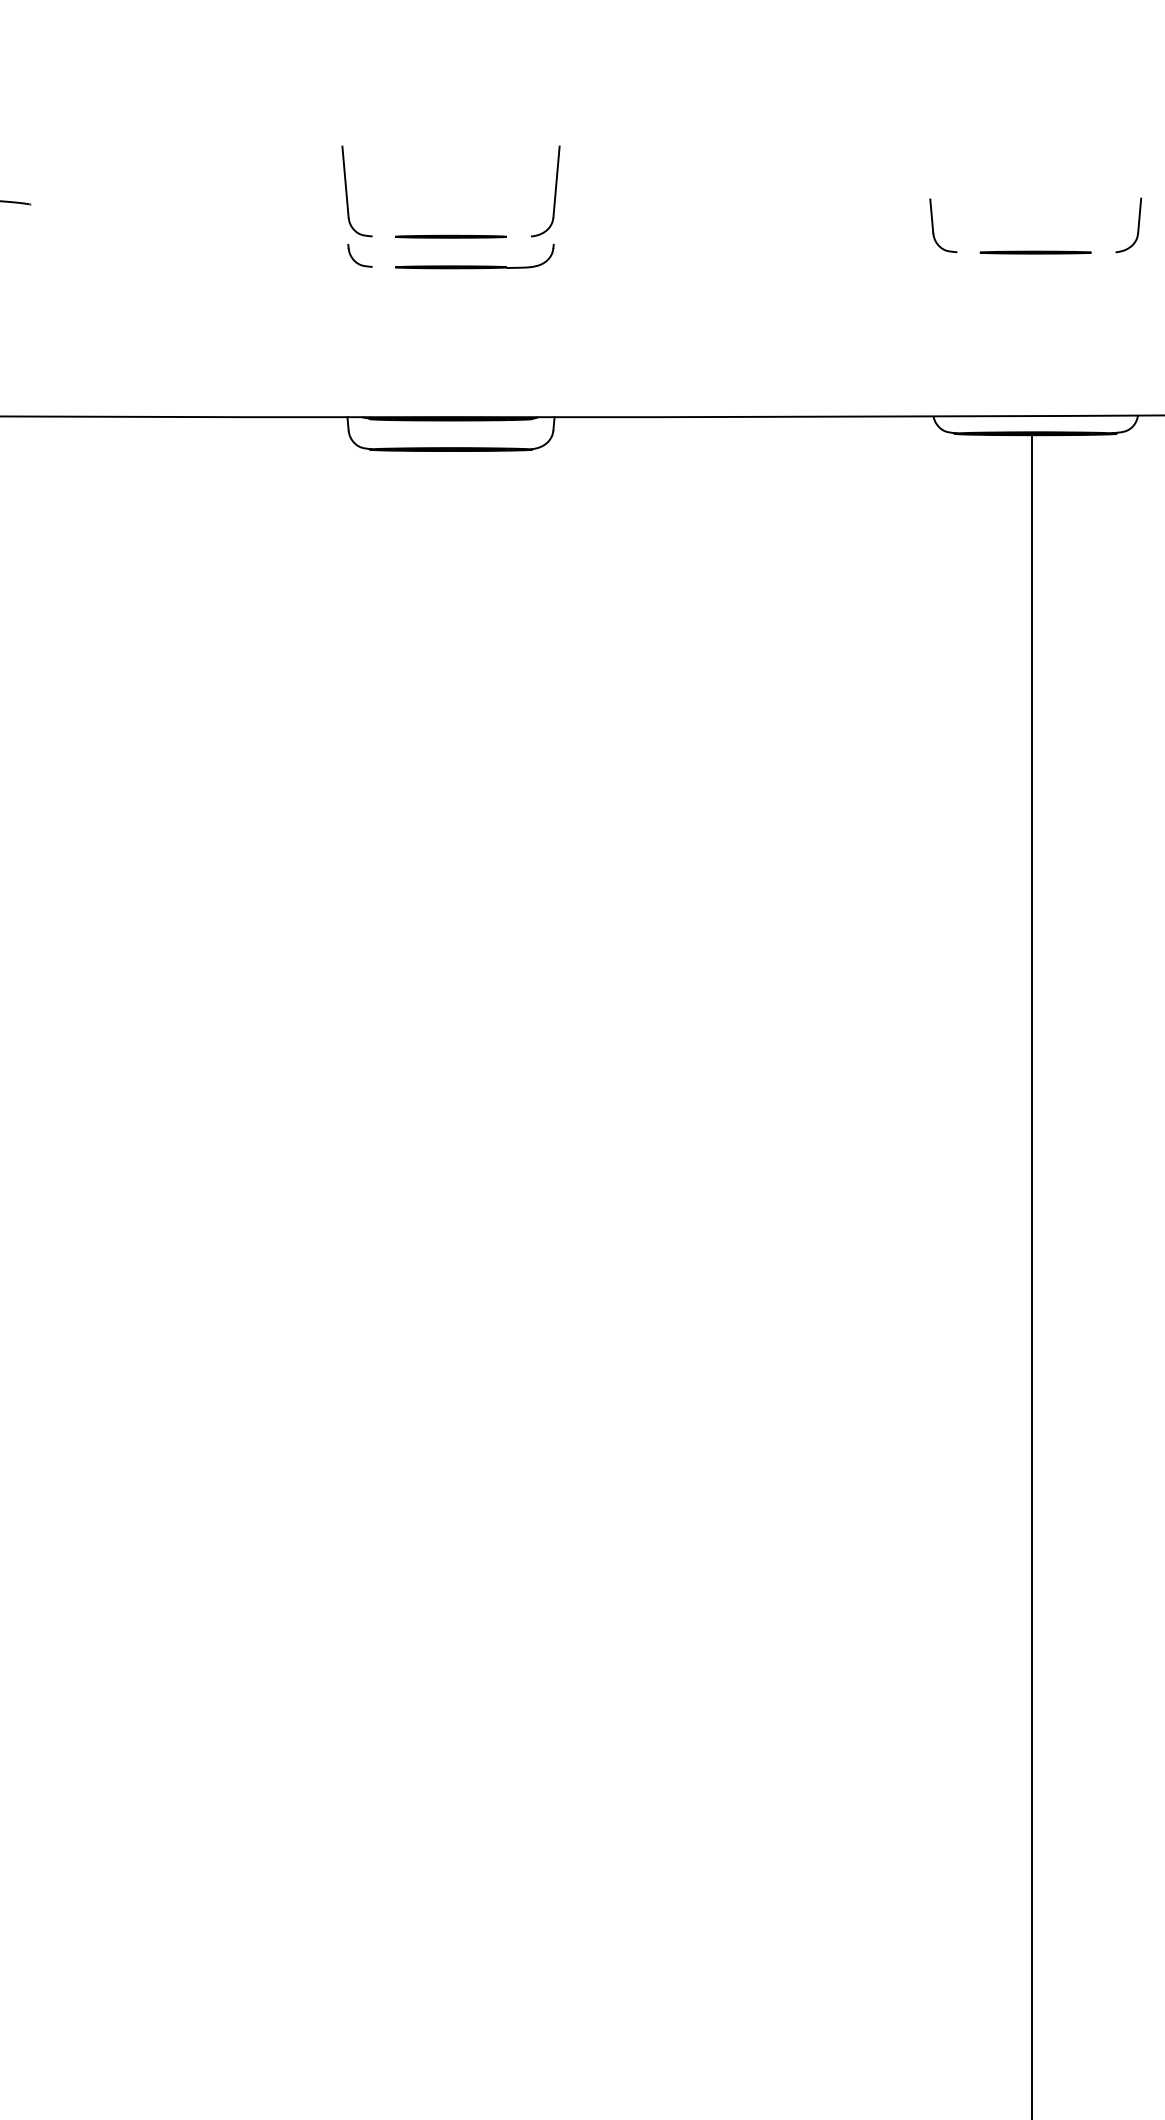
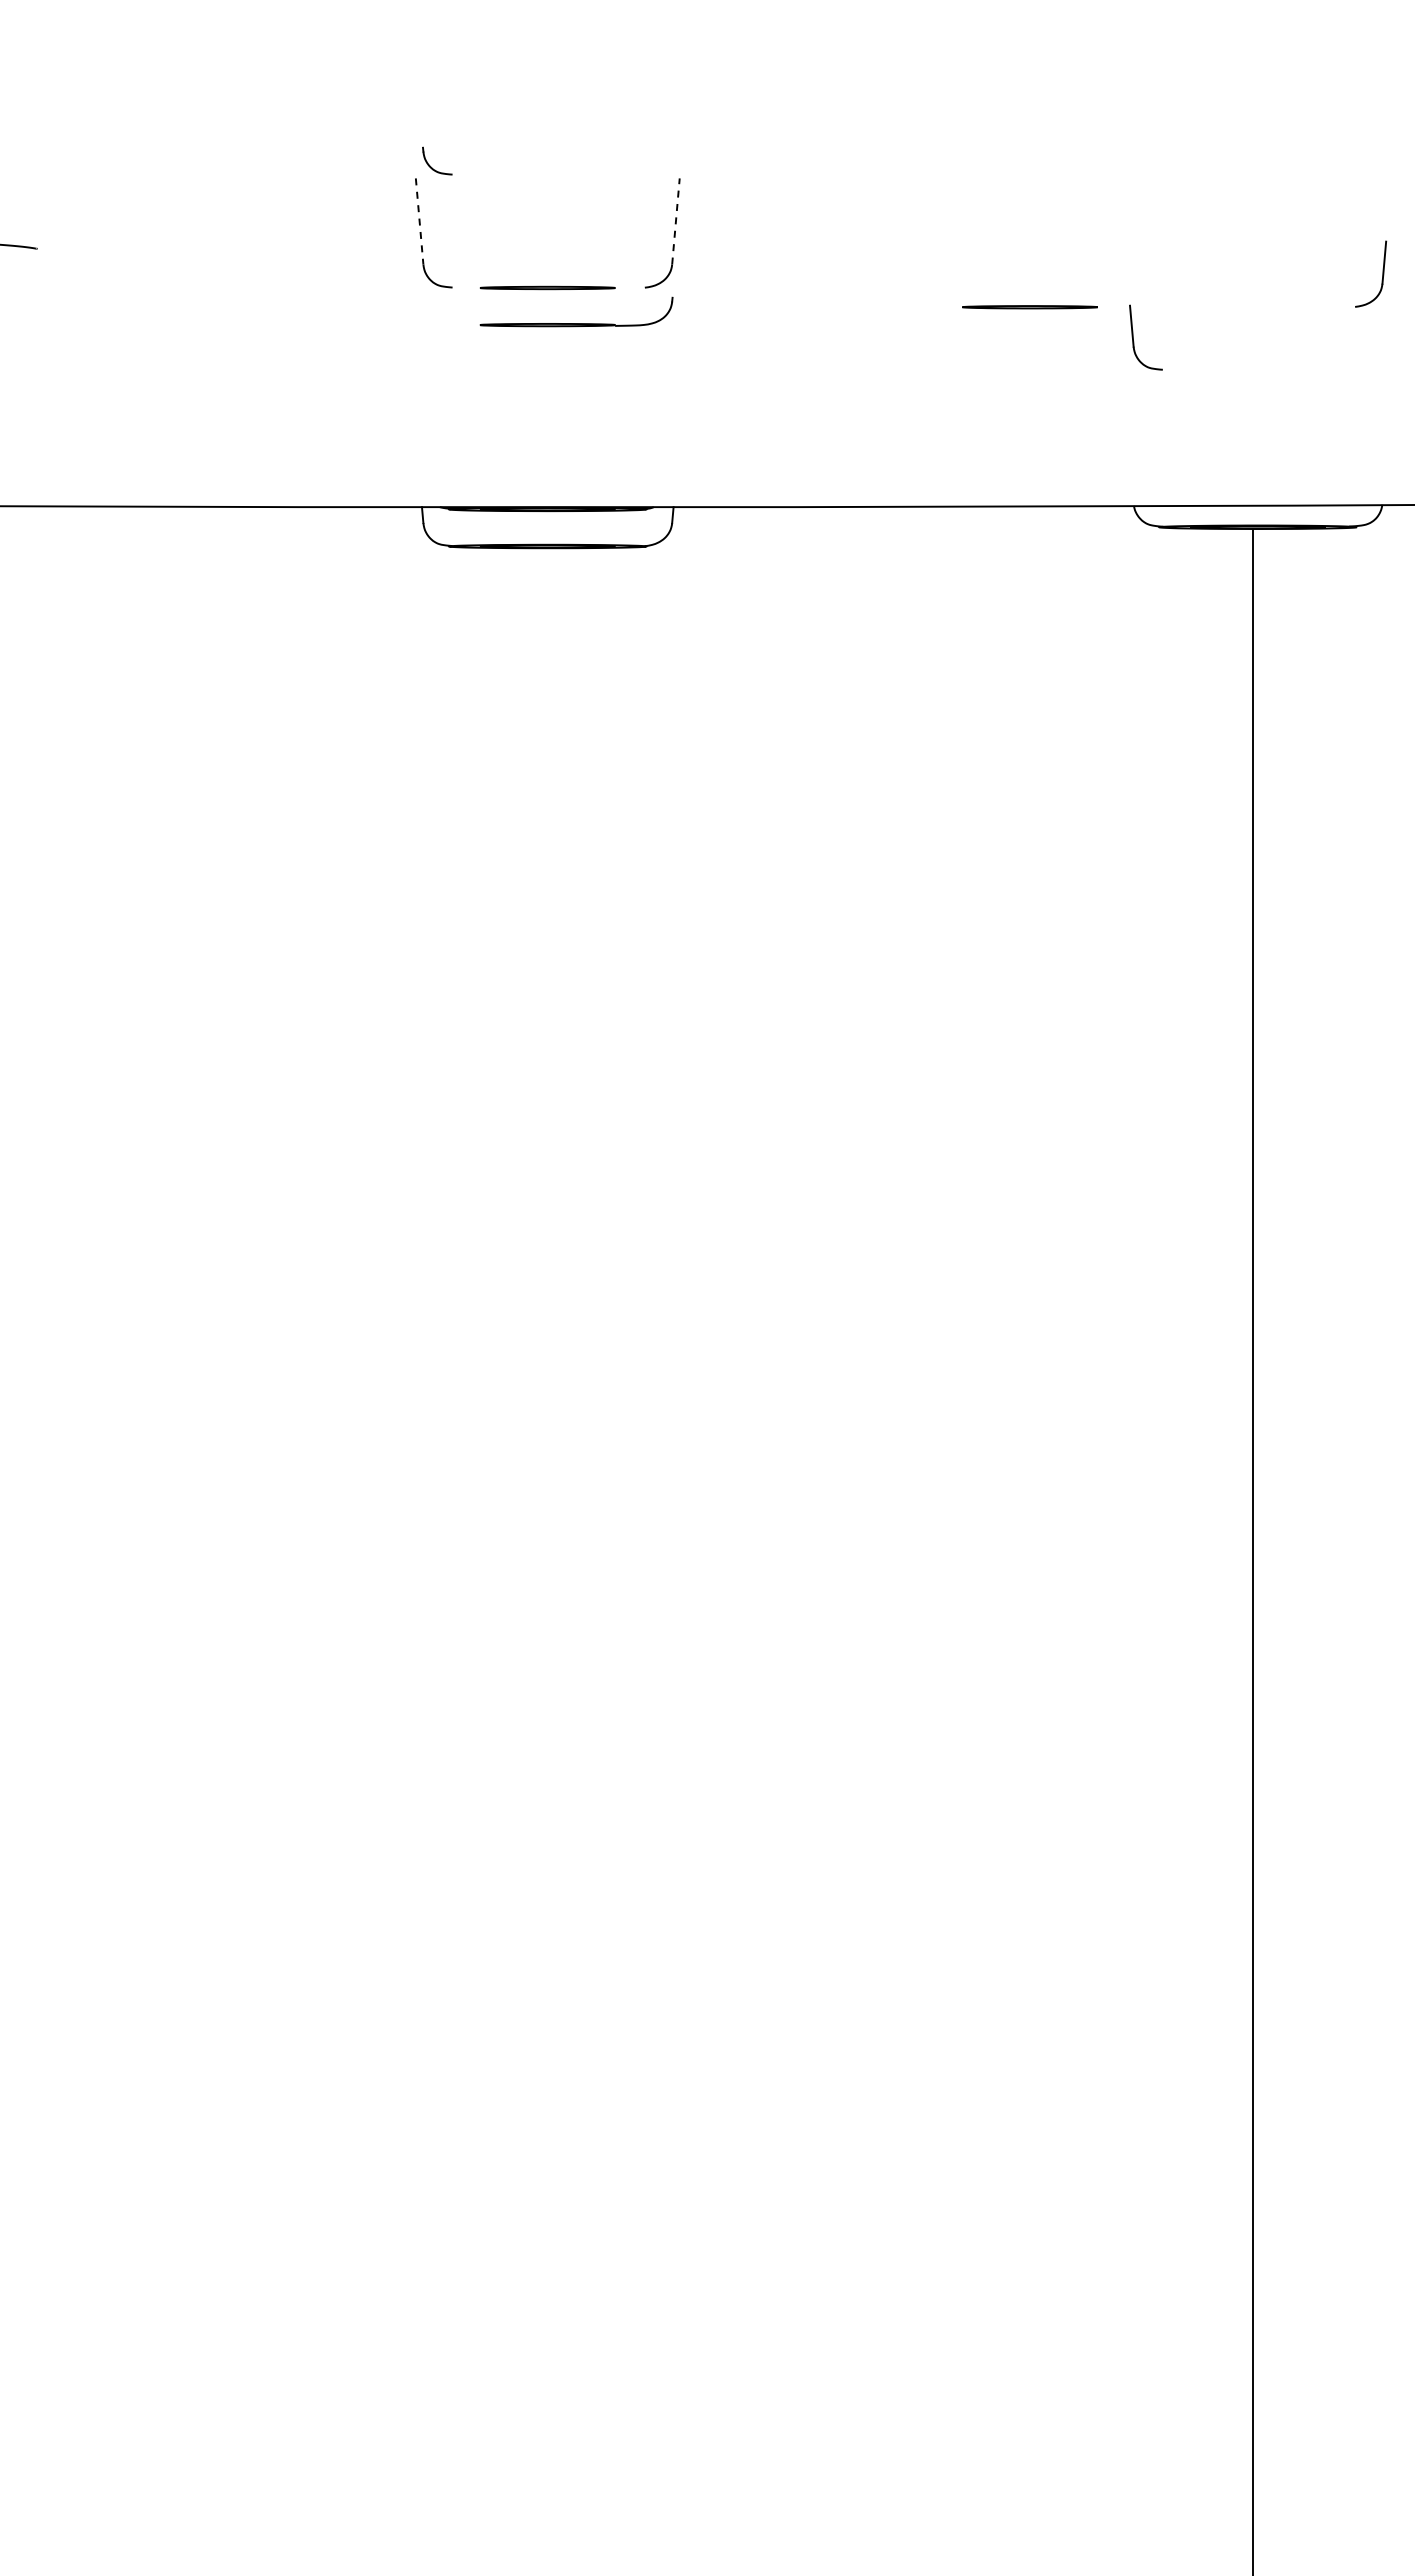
line: (556, 181) -> (675, 220), solid -> dashed
line: (345, 182) -> (419, 221), solid -> dashed
part: (934, 228) -> (1134, 341), moved
line: (1035, 252) -> (1029, 307), moved
part: (355, 260) -> (431, 166), moved

